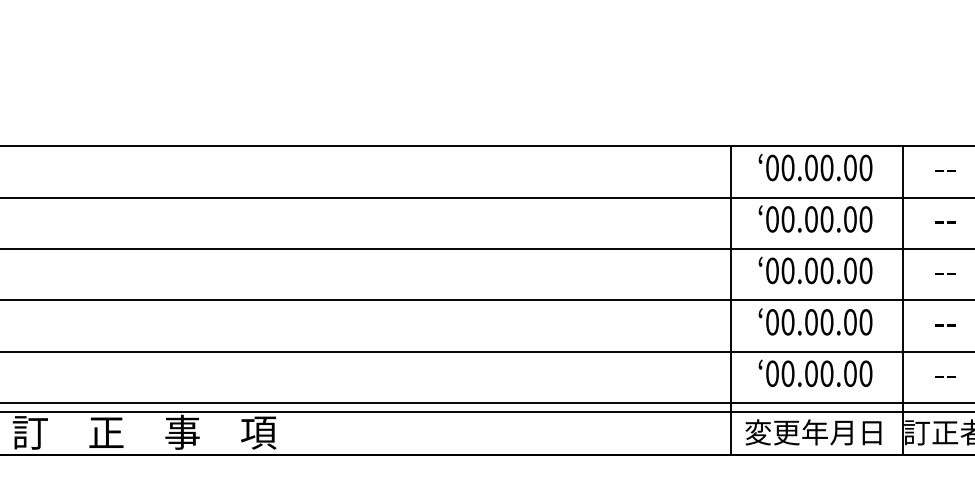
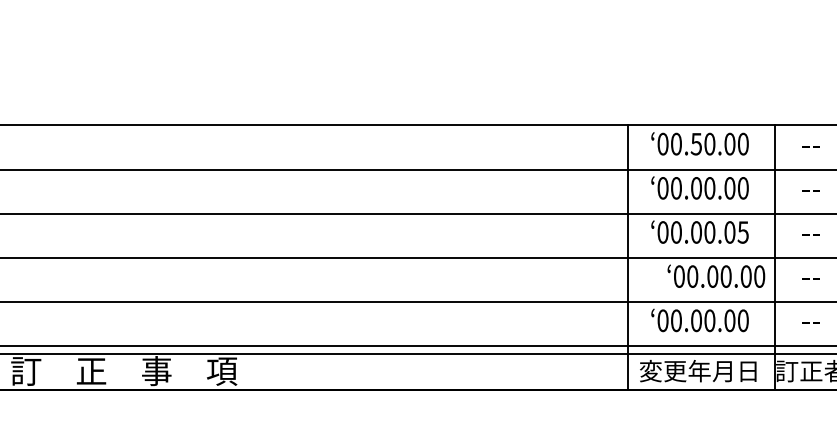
text: (810, 167) -> (695, 143), 00.00.00 -> 00.50.00
text: (865, 270) -> (742, 232), 00.00.00 -> 00.00.05
text: (815, 321) -> (716, 275), moved

